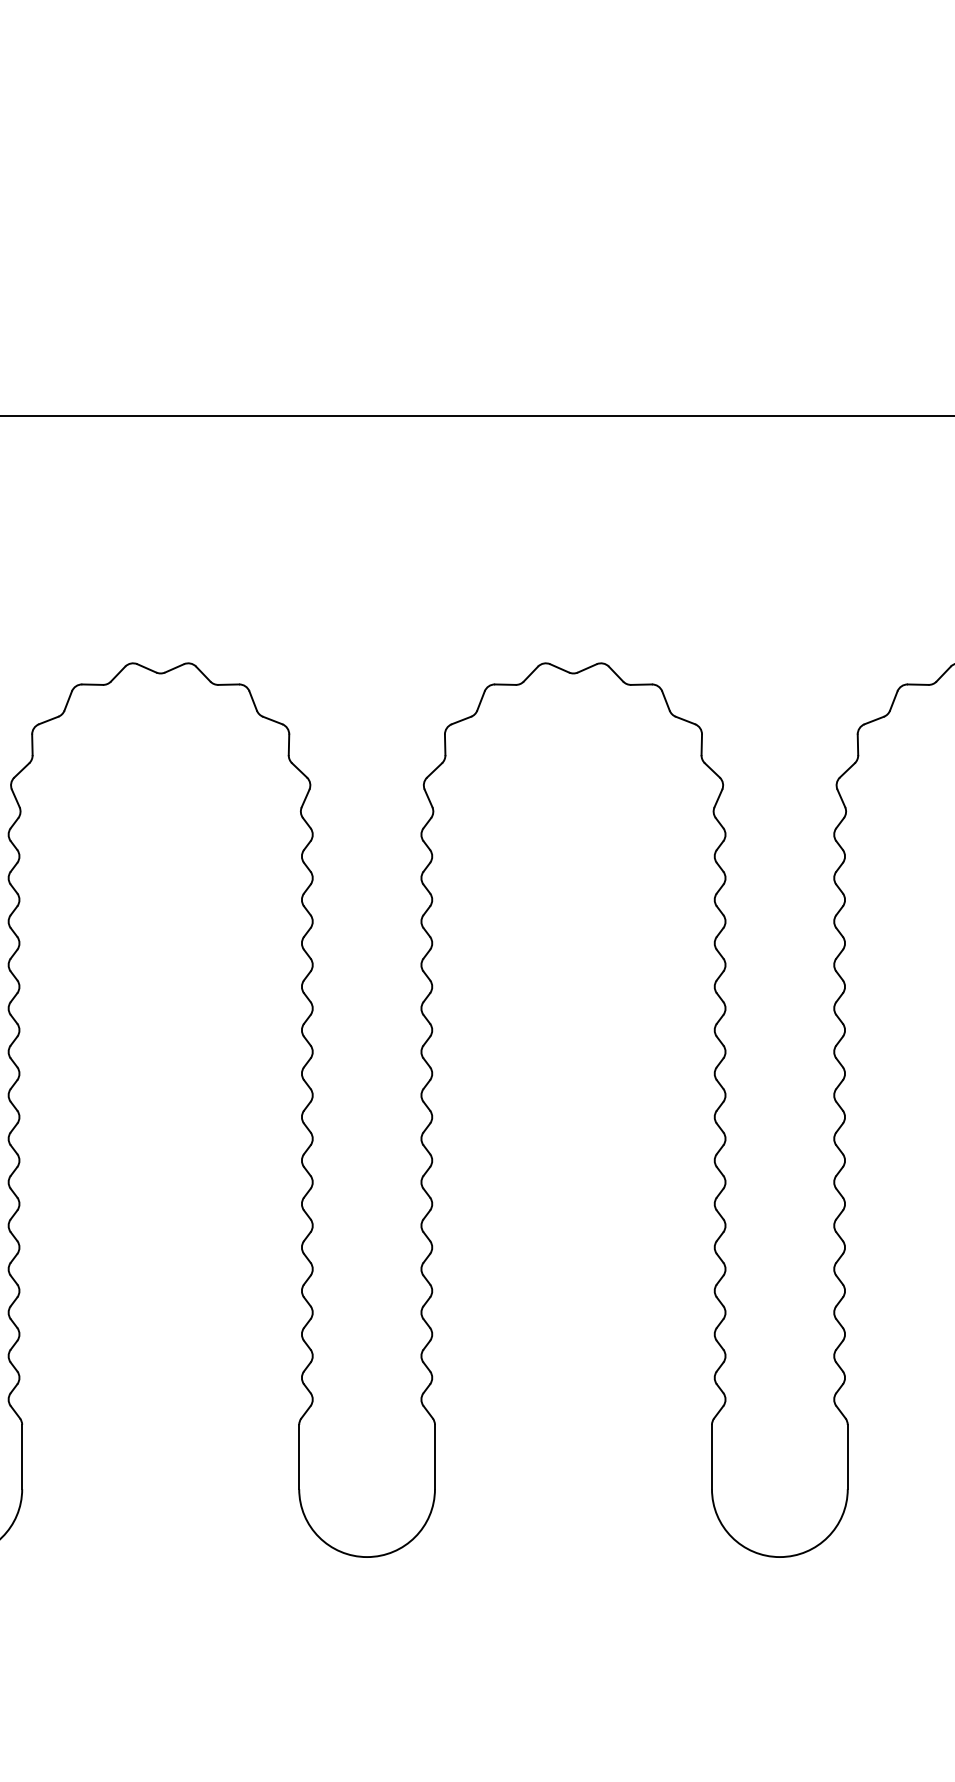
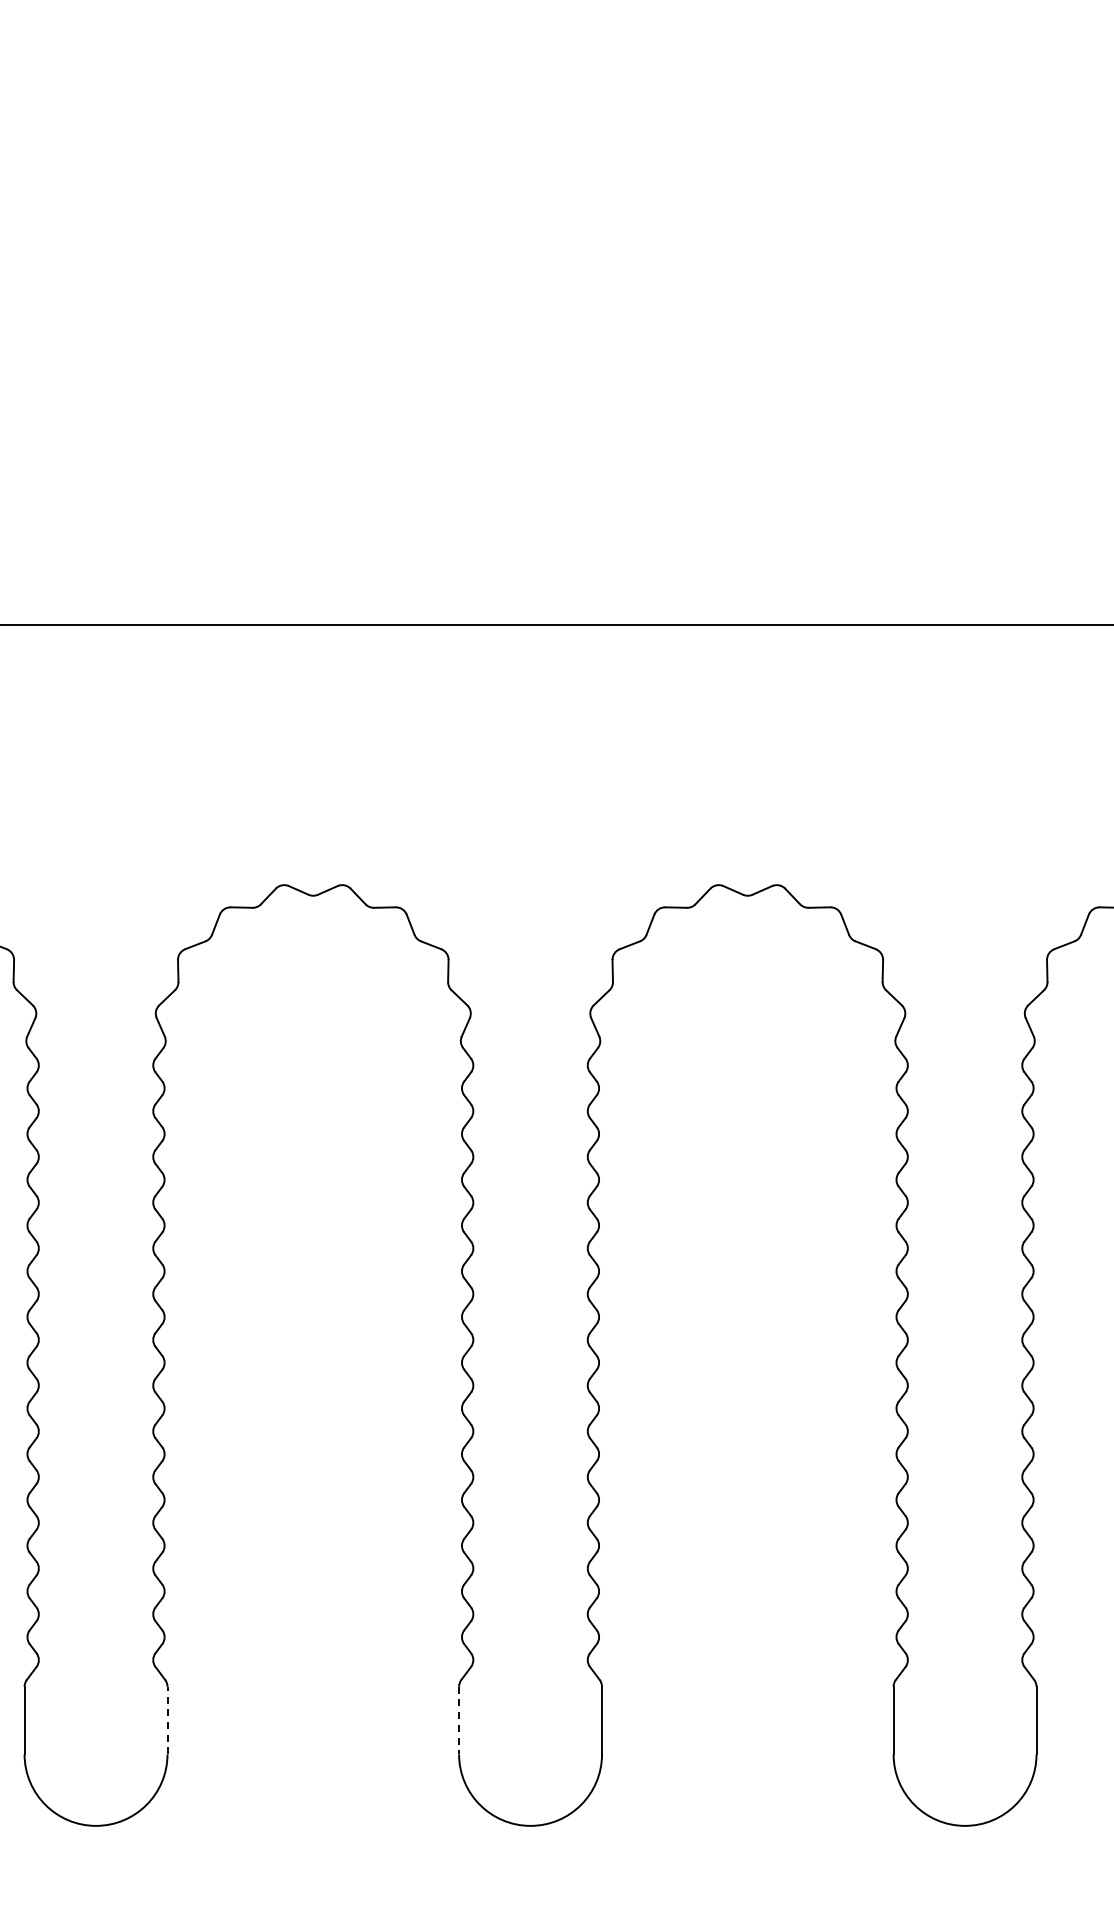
line: (22, 1456) -> (167, 1720), solid -> dashed
line: (299, 1456) -> (459, 1720), solid -> dashed

